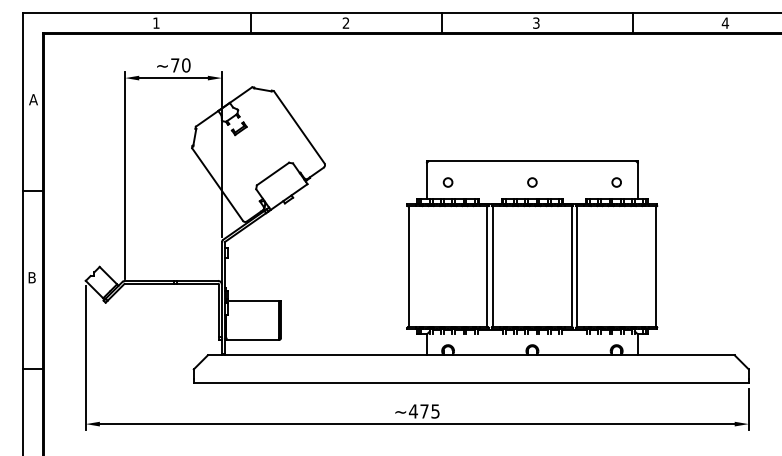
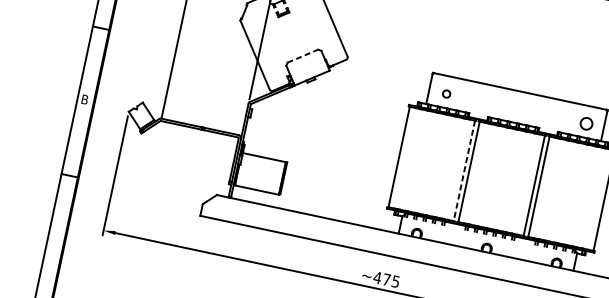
line: (273, 174) -> (303, 56), solid -> dashed
circle: (532, 182) -> (516, 108), removed
circle: (616, 182) -> (586, 123), size x1.6
line: (487, 266) -> (464, 170), solid -> dashed

